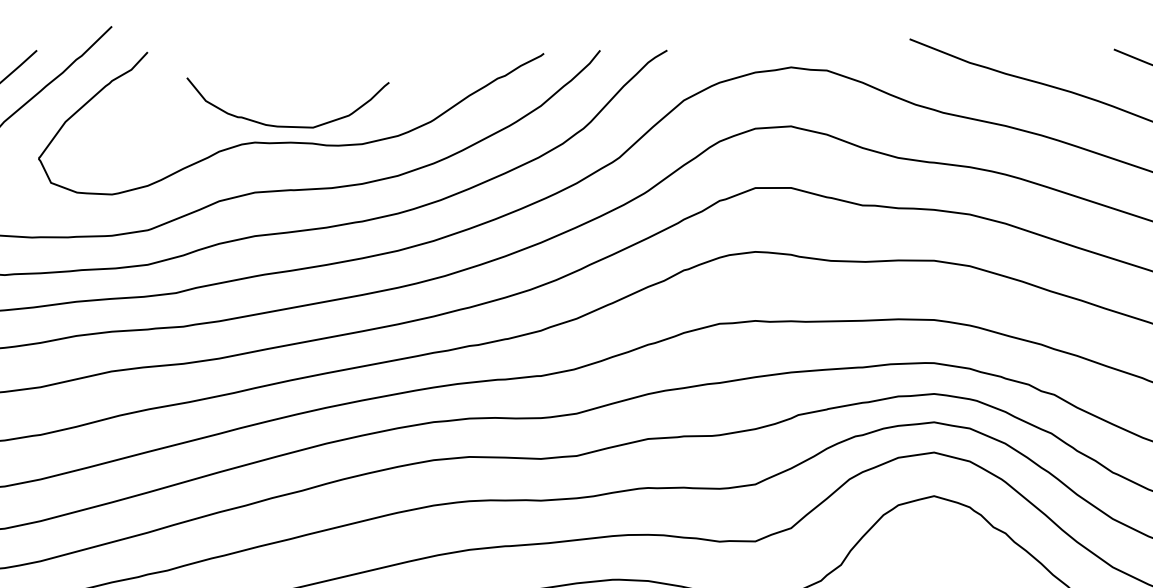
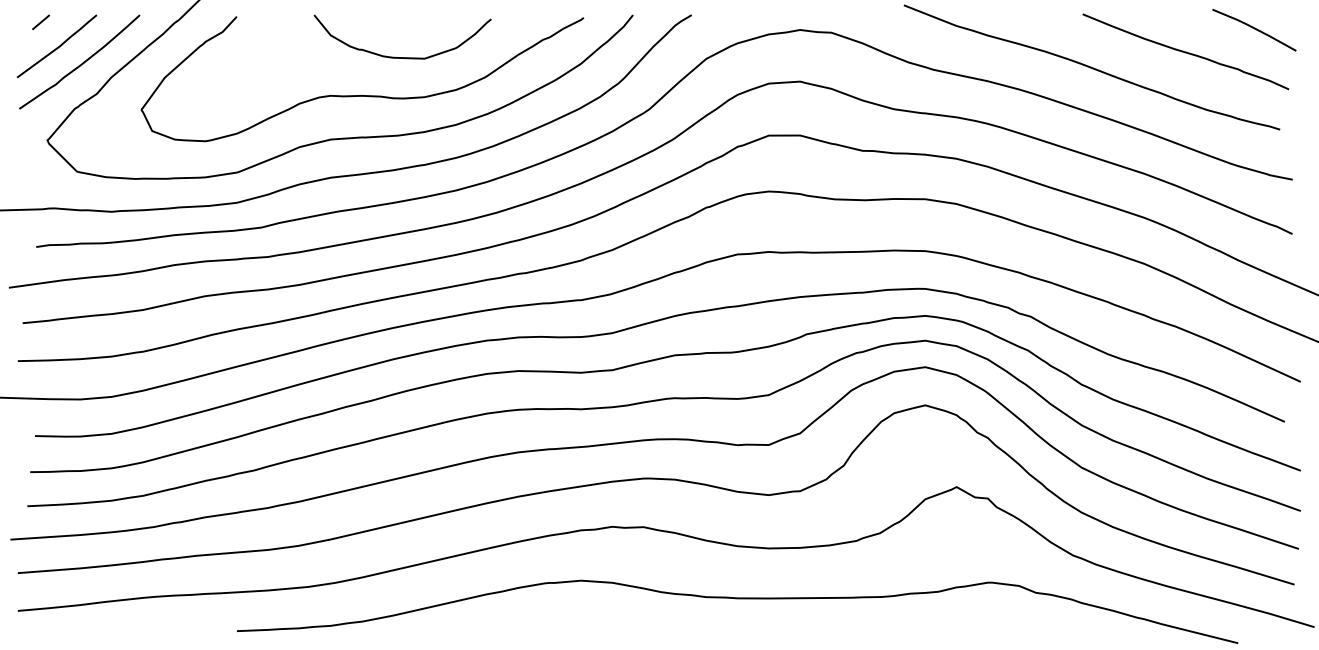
curve: (287, 126) -> (402, 57), moved

